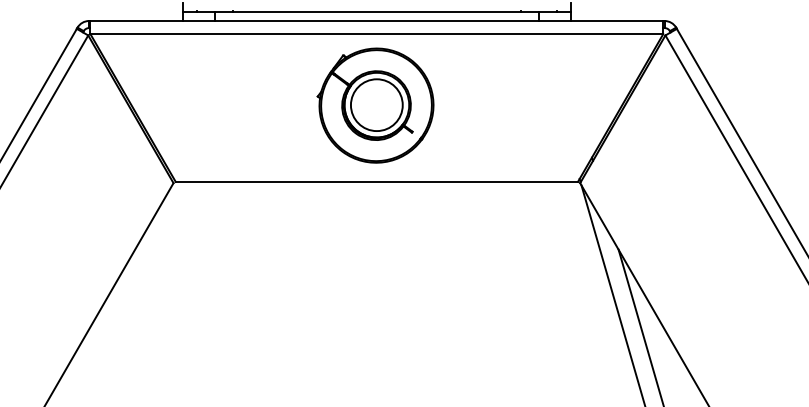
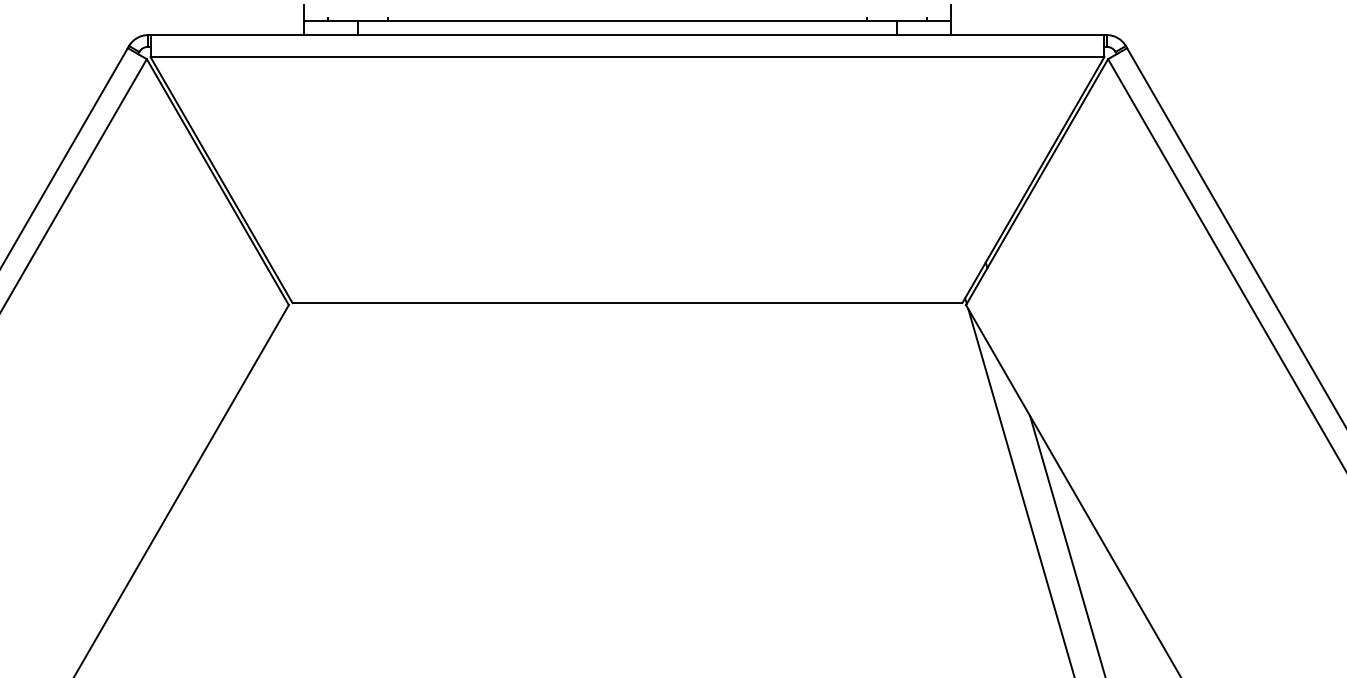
part: (375, 105) -> (625, 175), removed

